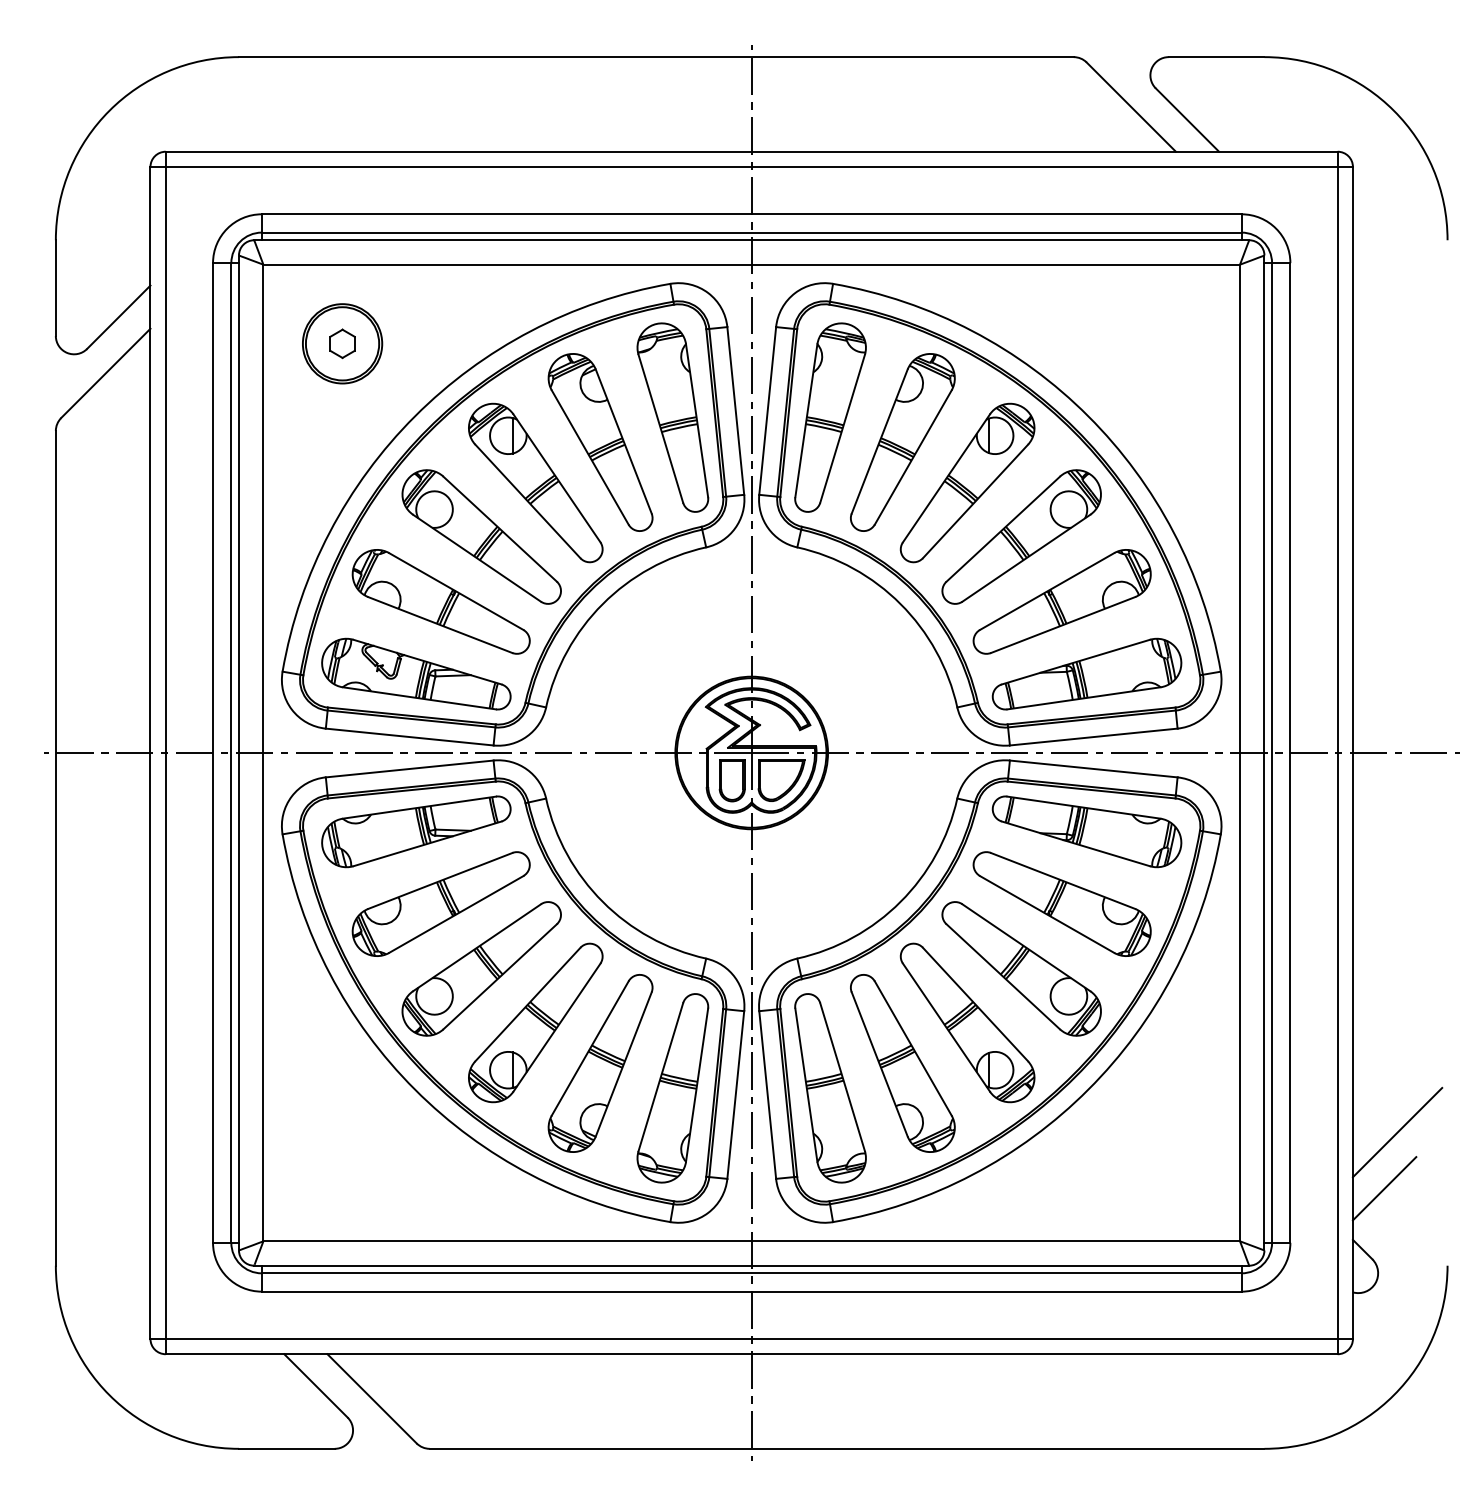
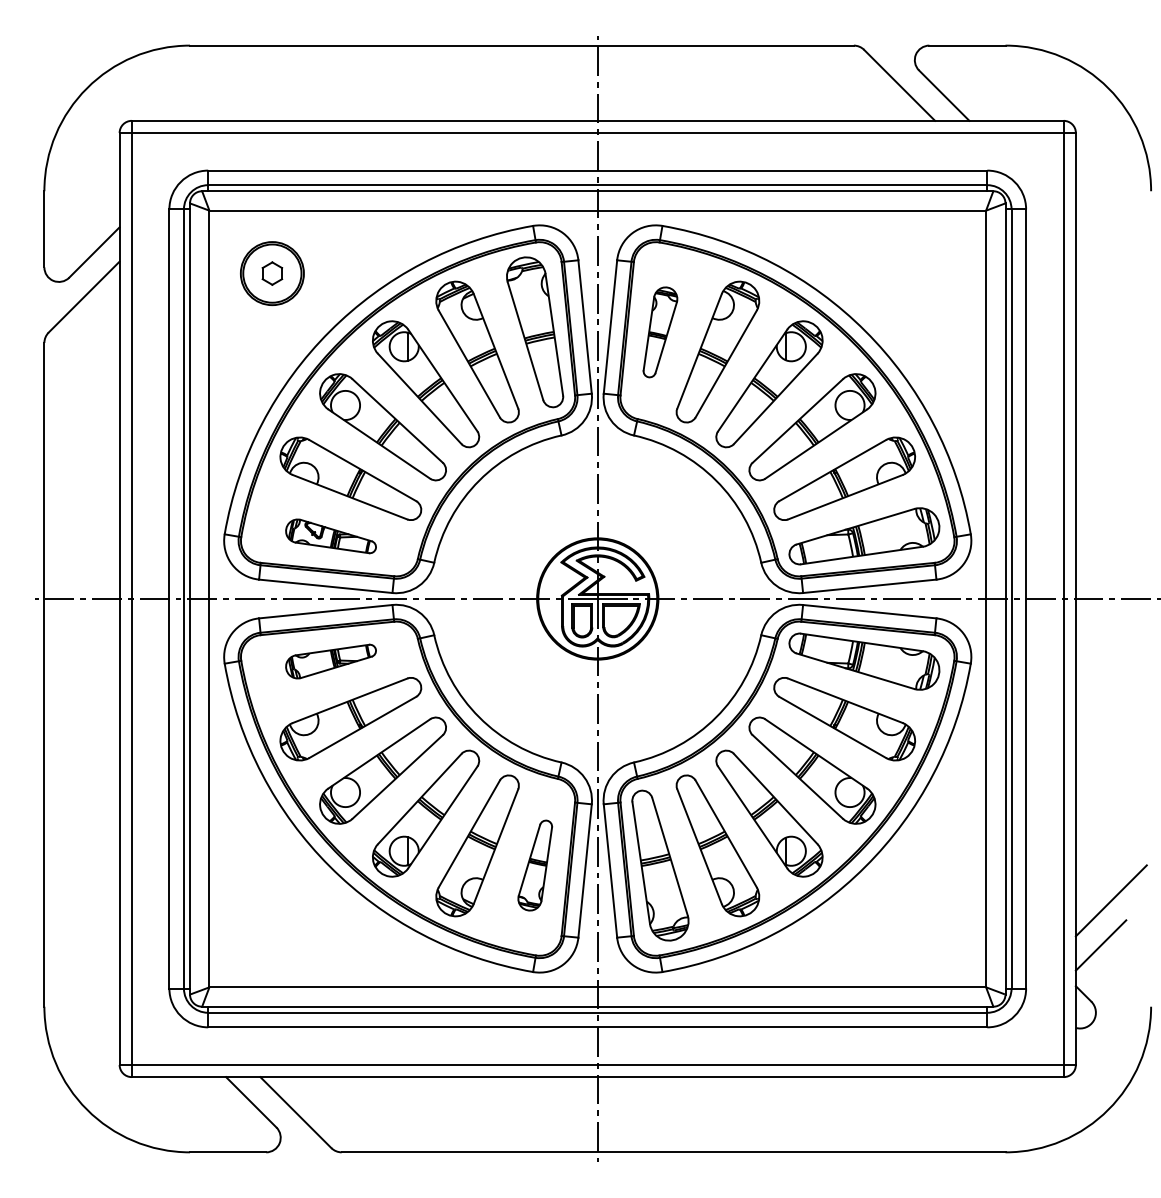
part: (830, 417) -> (660, 332), size x0.6
part: (415, 674) -> (330, 536), size x0.6
part: (415, 831) -> (330, 661), size x0.6
part: (673, 1088) -> (535, 865), size x0.6

